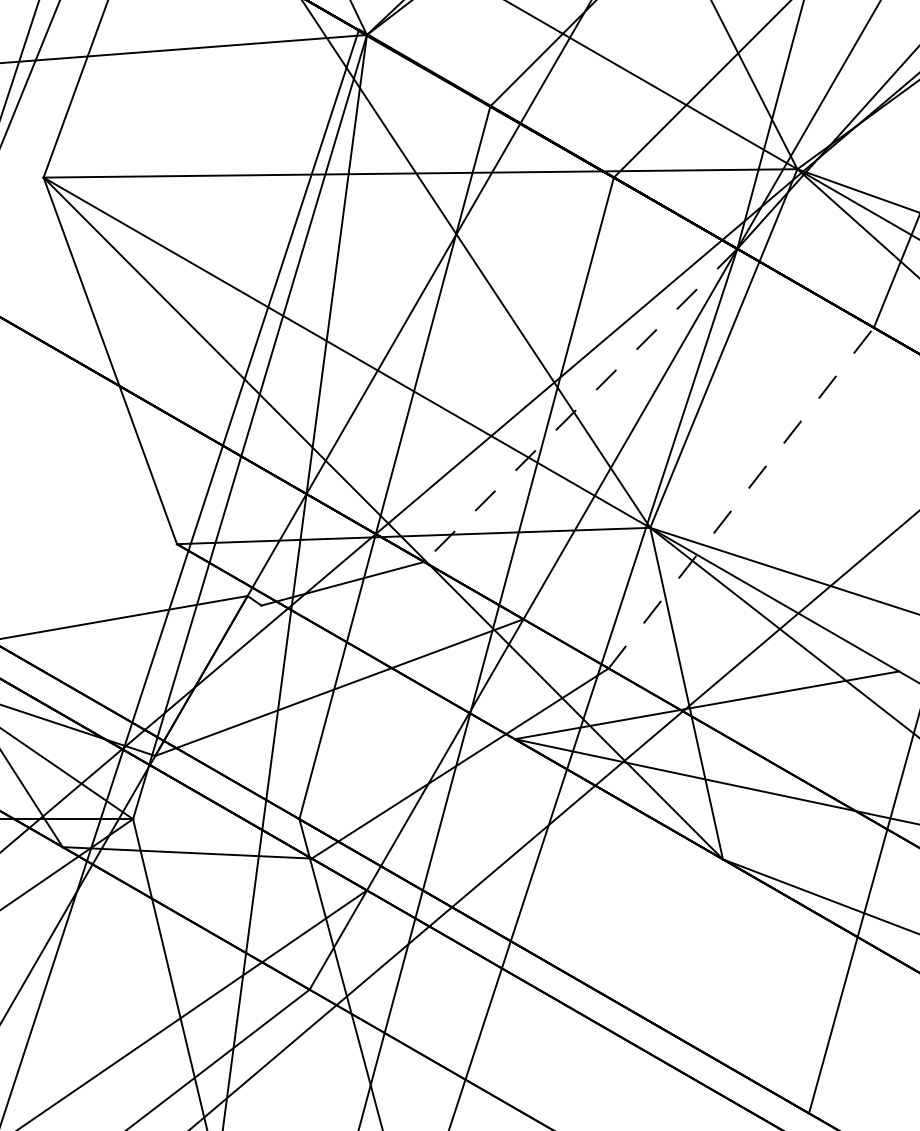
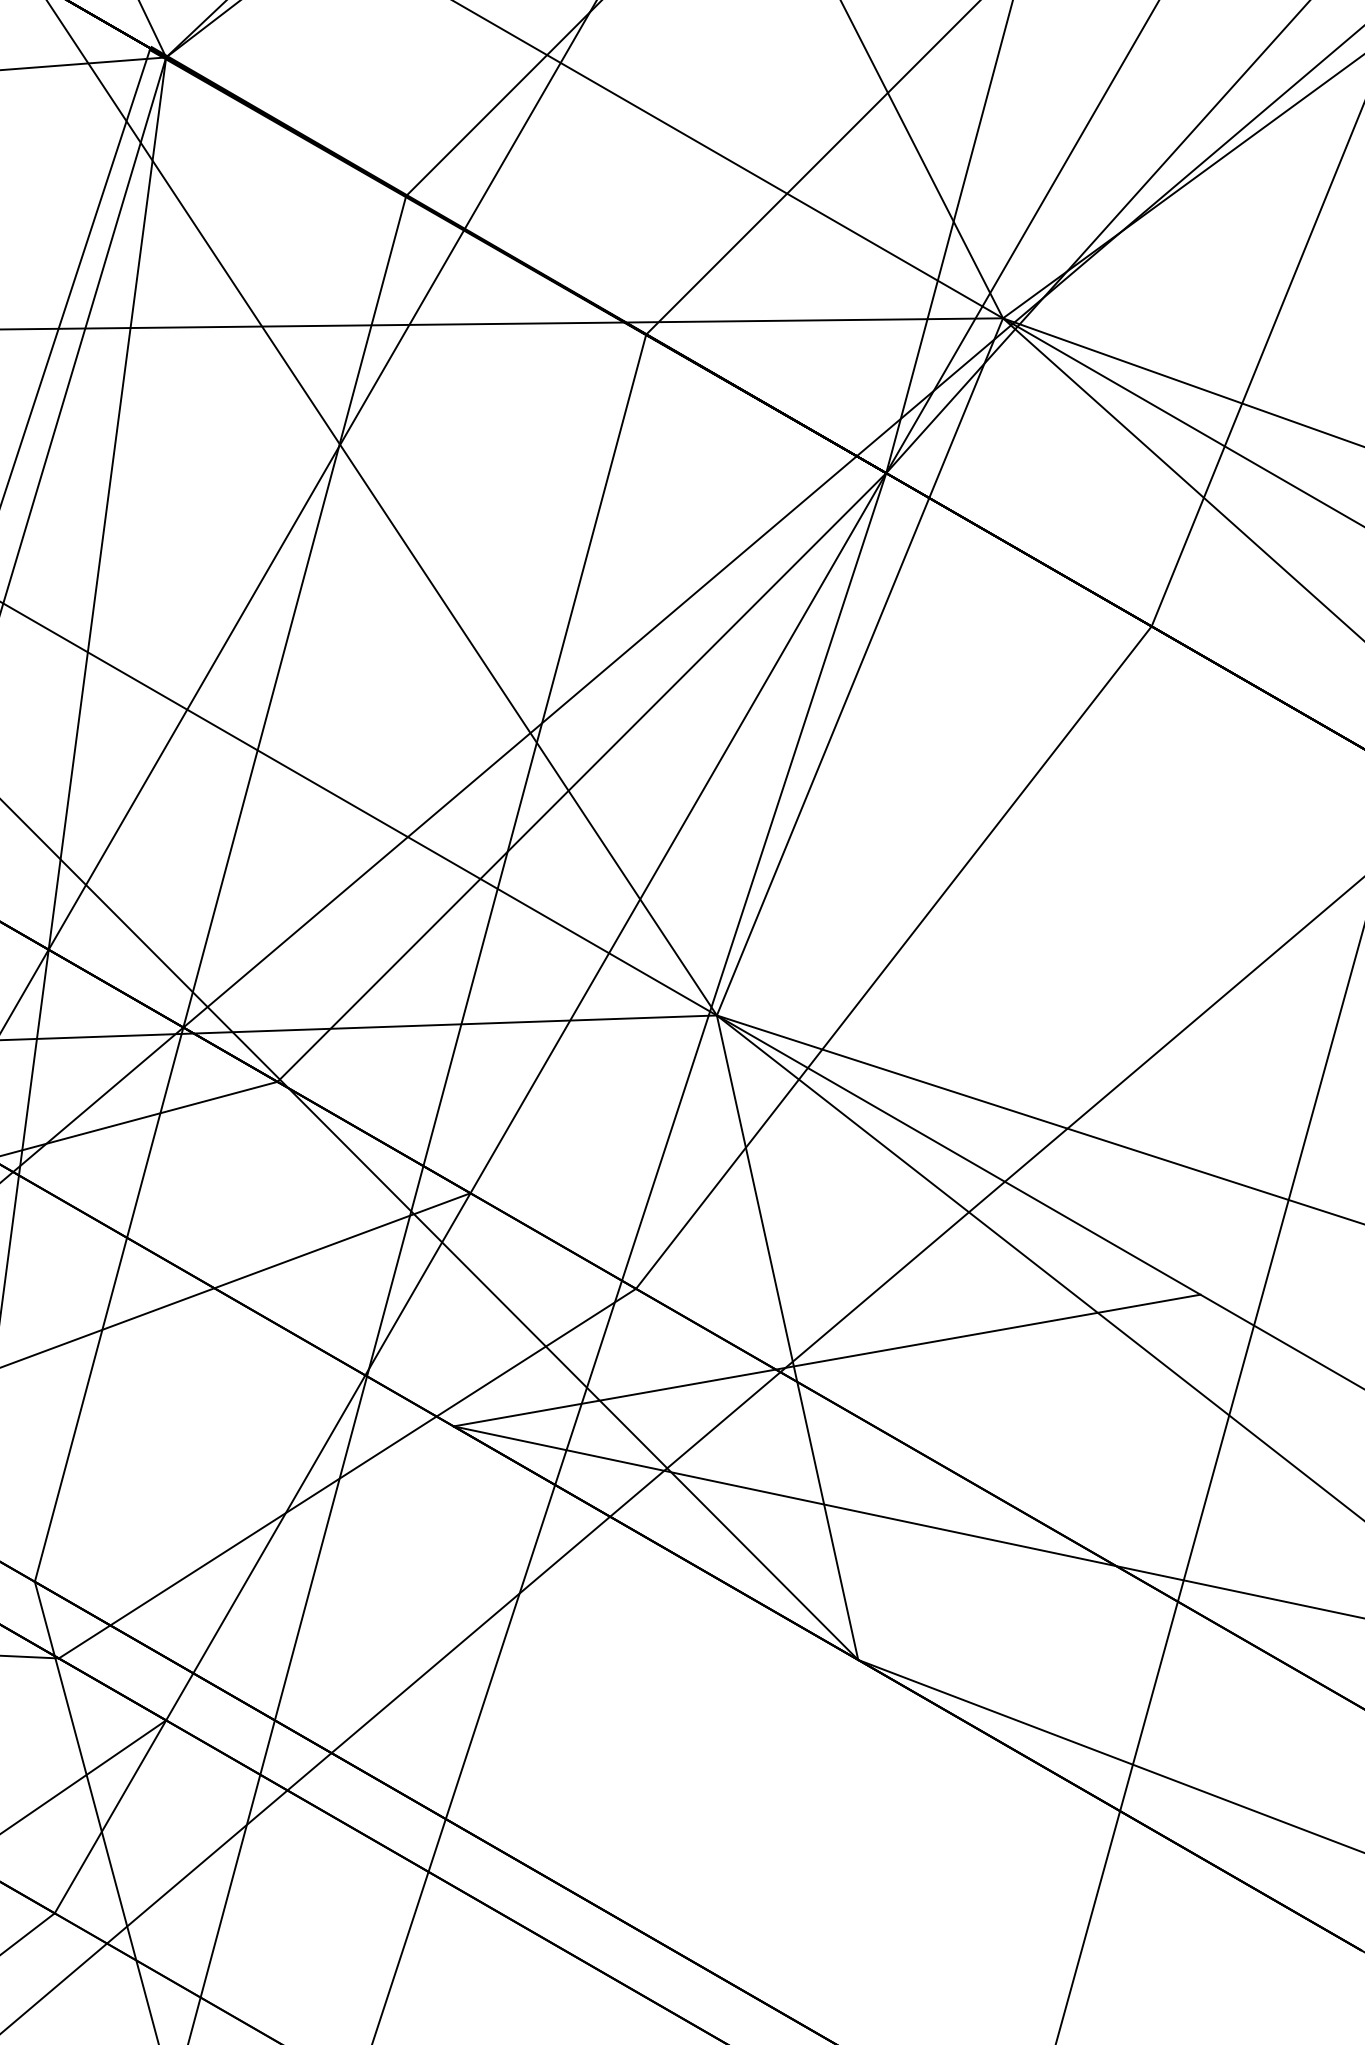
line: (580, 405) -> (581, 777), dashed -> solid
line: (741, 498) -> (894, 958), dashed -> solid

